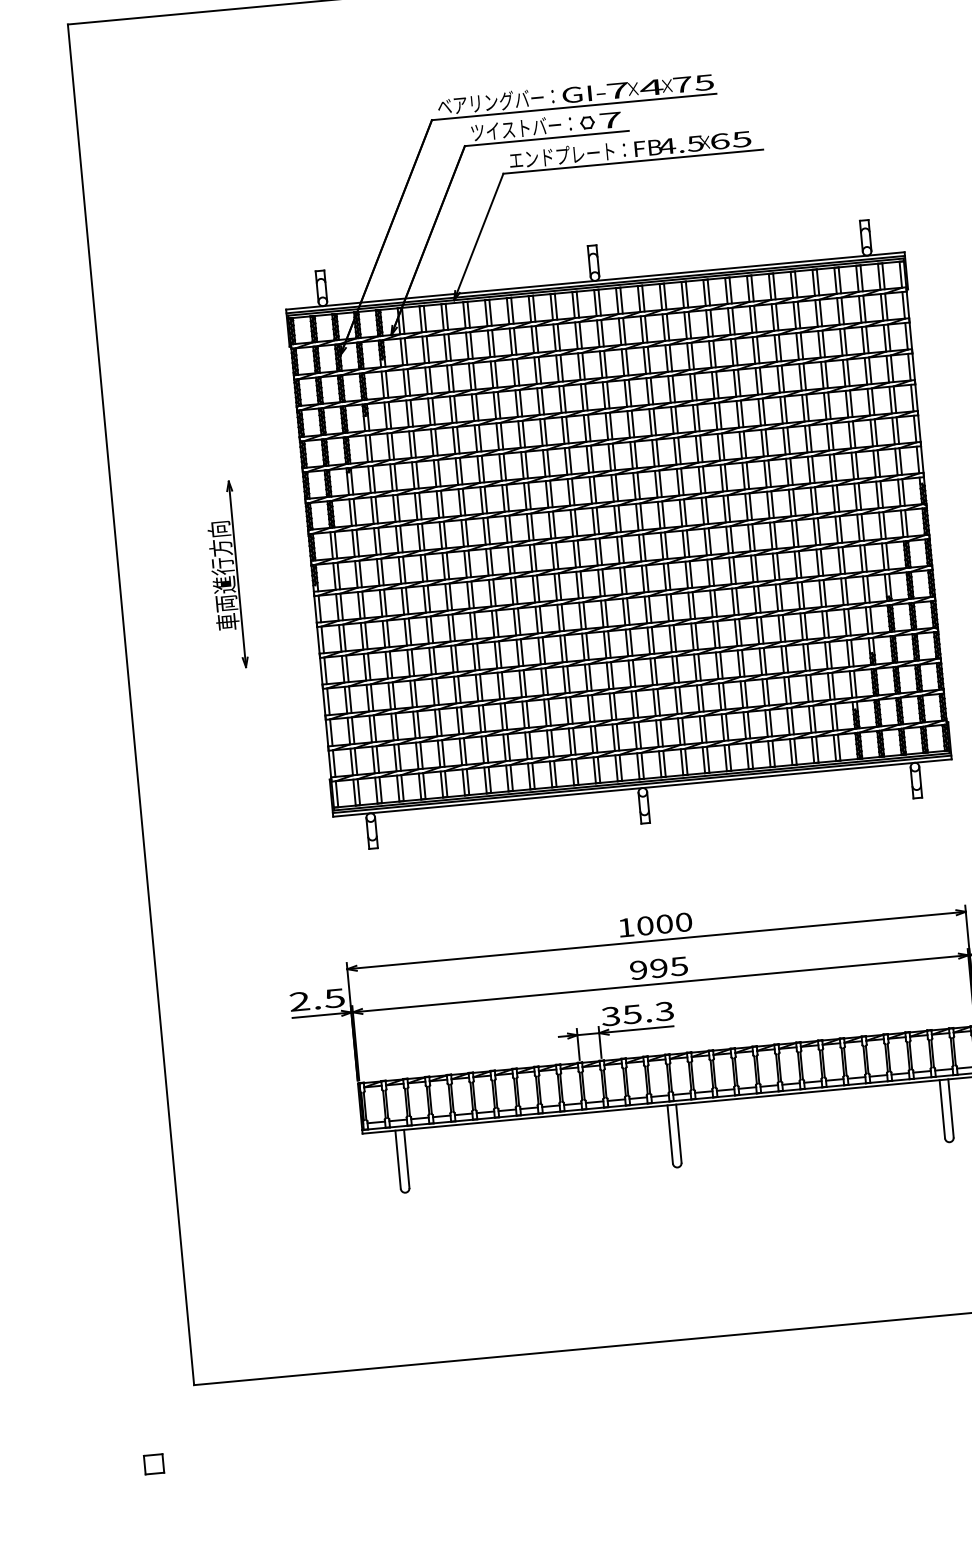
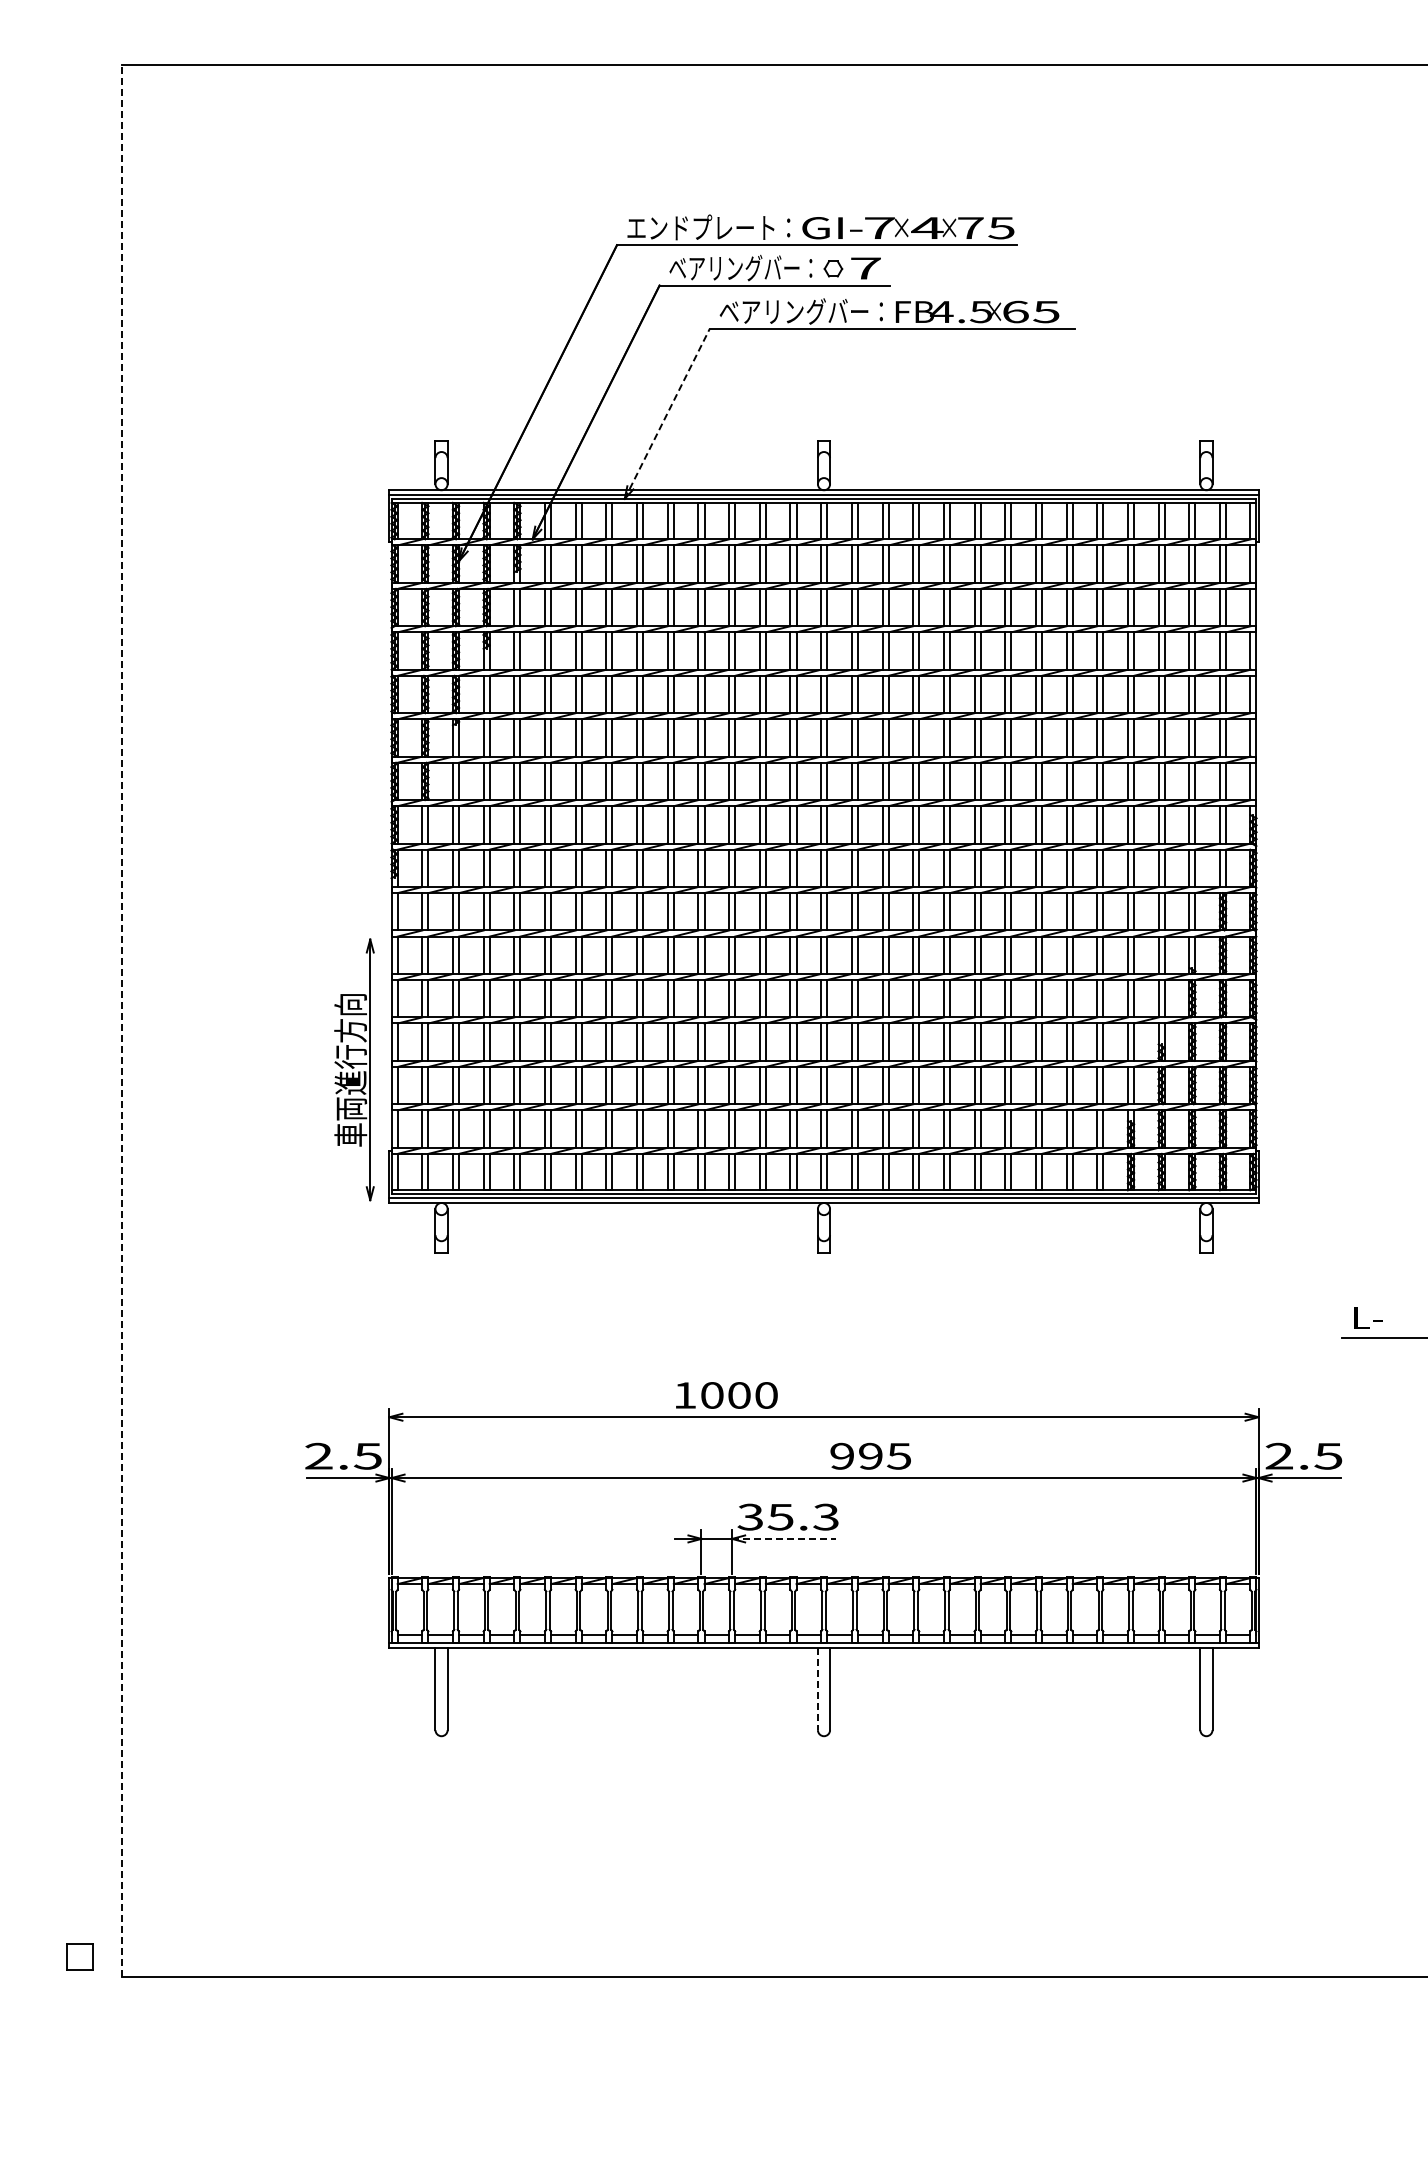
text: (490, 102) -> (701, 227), ベアリングバー： -> エンドプレート：
text: (521, 127) -> (740, 267), ツイストバー： -> ベアリングバー：
text: (561, 155) -> (793, 311), エンドプレート： -> ベアリングバー：
line: (478, 236) -> (667, 413), solid -> dashed
part: (226, 575) -> (354, 1069), moved
line: (131, 704) -> (122, 1020), solid -> dashed
text: (655, 925) -> (726, 1395), moved
text: (658, 967) -> (870, 1455), moved
line: (636, 1029) -> (784, 1538), solid -> dashed
line: (669, 1134) -> (817, 1689), solid -> dashed
part: (153, 1463) -> (79, 1956), moved

